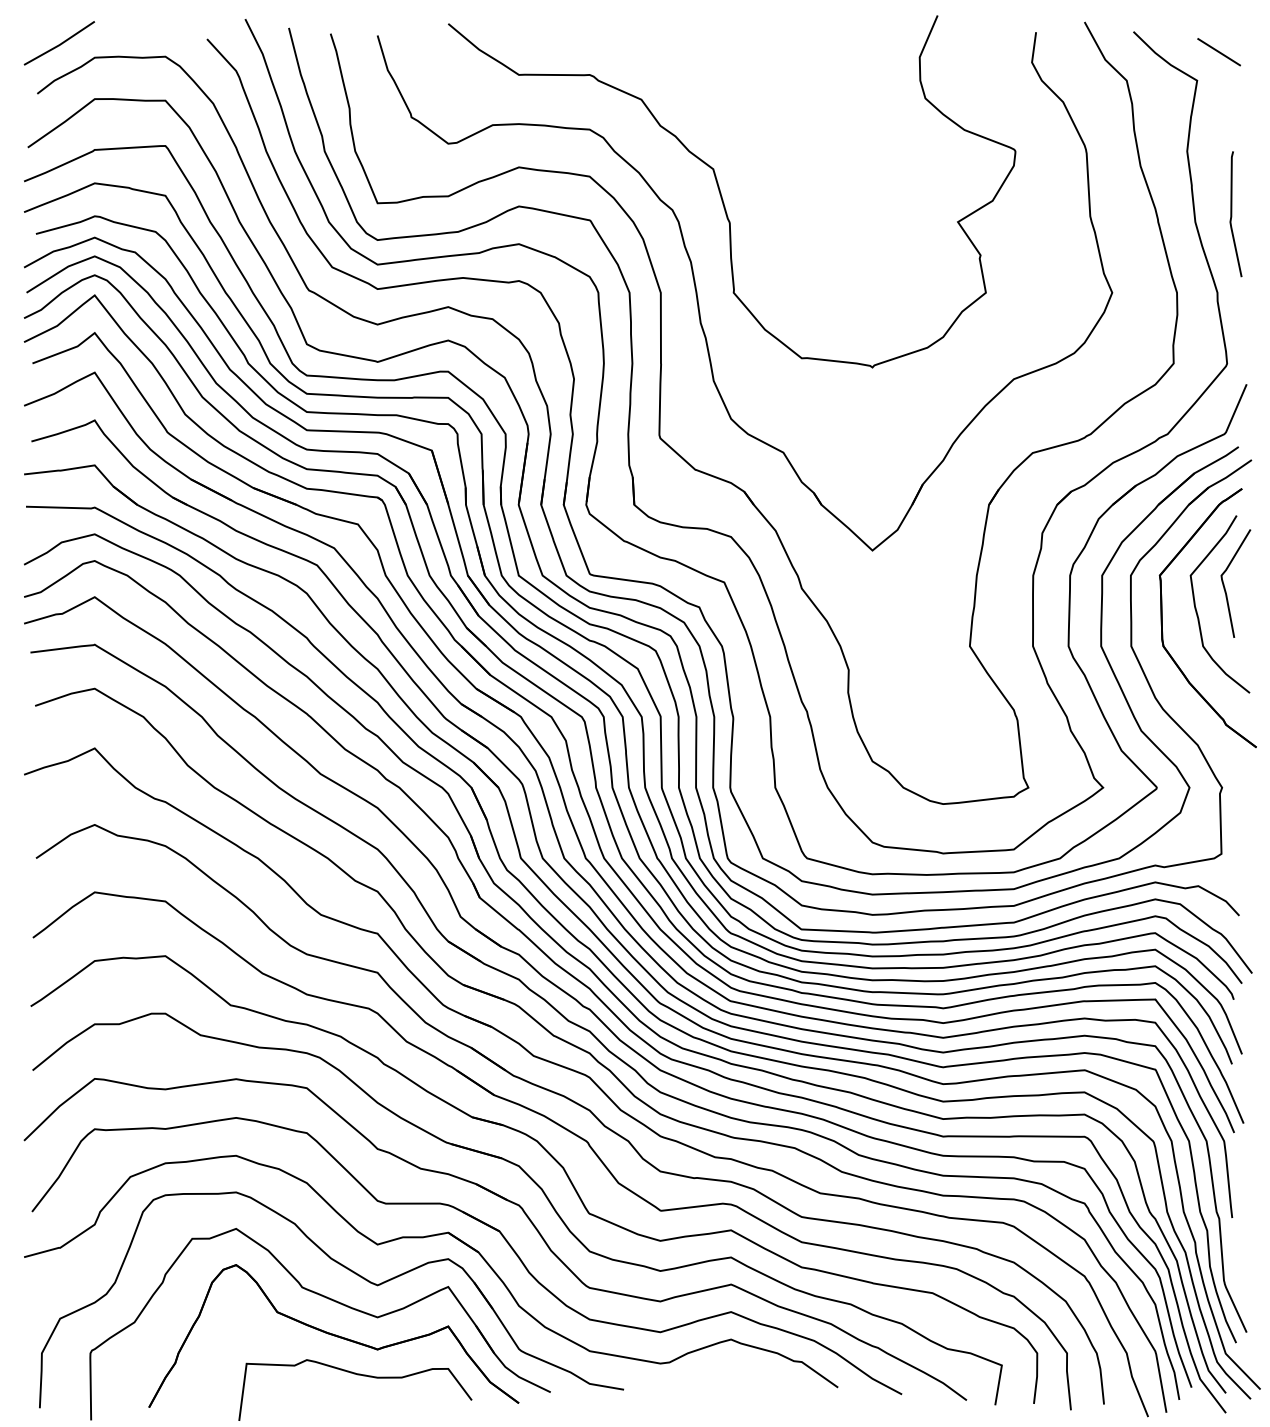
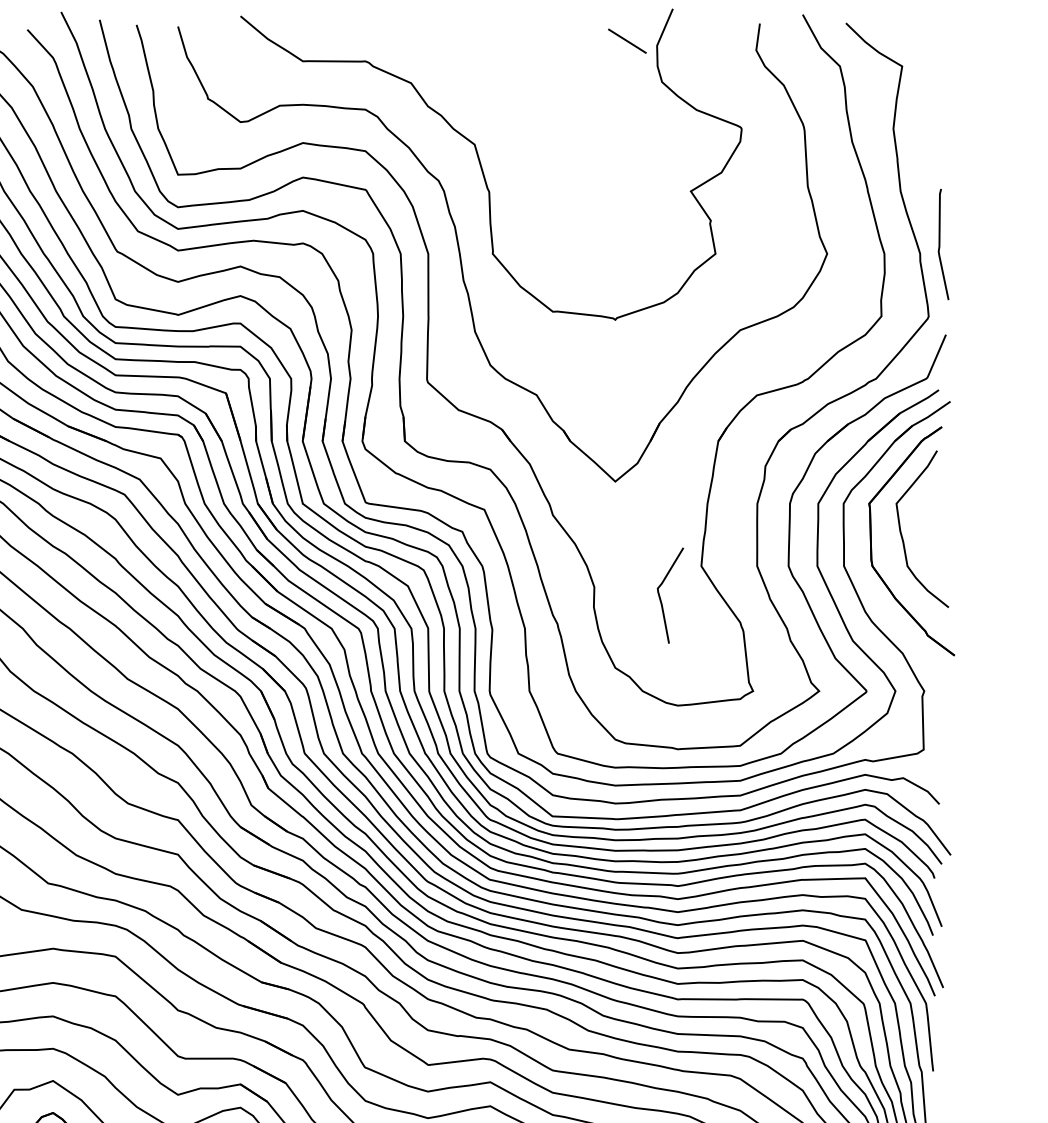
line: (1218, 52) -> (626, 41), moved
curve: (1232, 214) -> (940, 244), moved
curve: (1225, 587) -> (661, 599), moved

